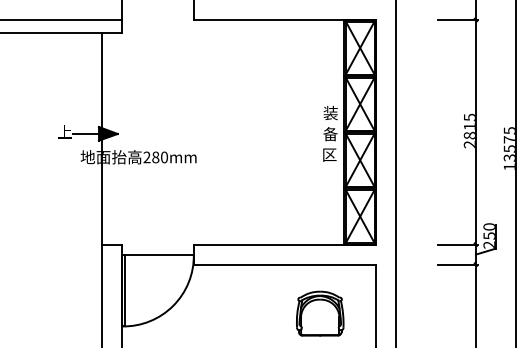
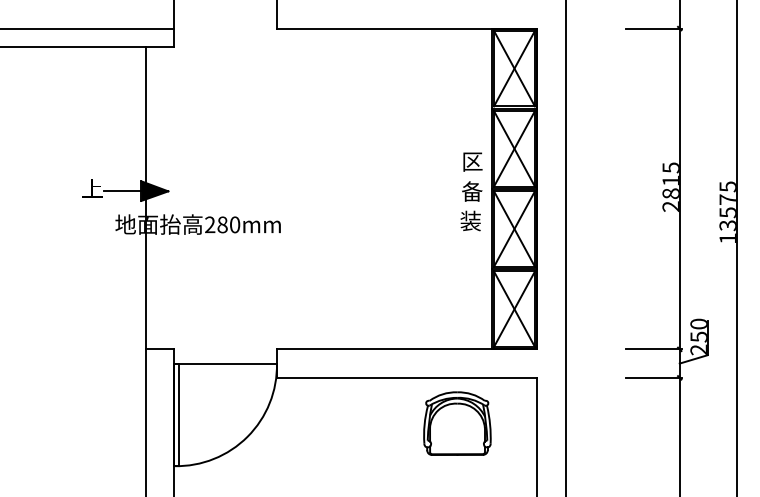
text: (330, 112) -> (472, 160), 装 -> 区
text: (329, 154) -> (470, 220), 区 -> 装
part: (320, 313) -> (457, 423), moved

